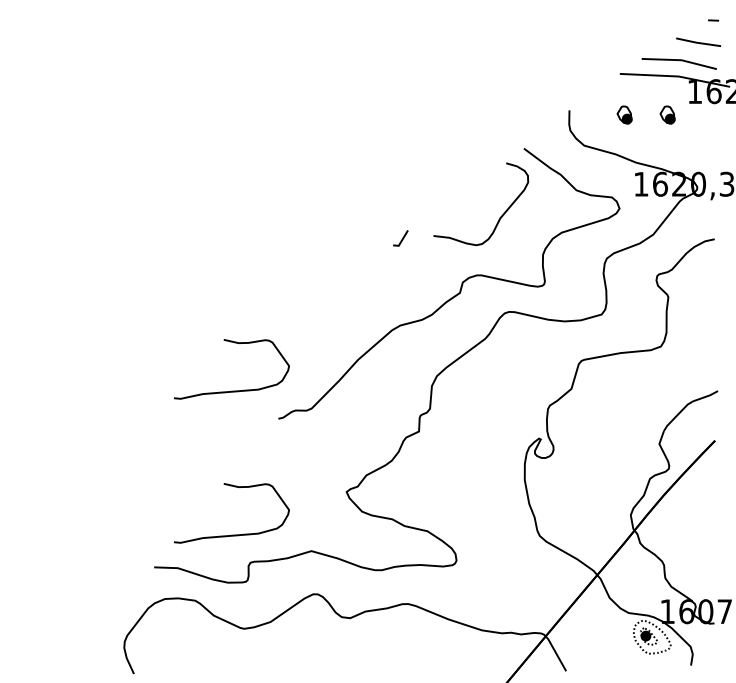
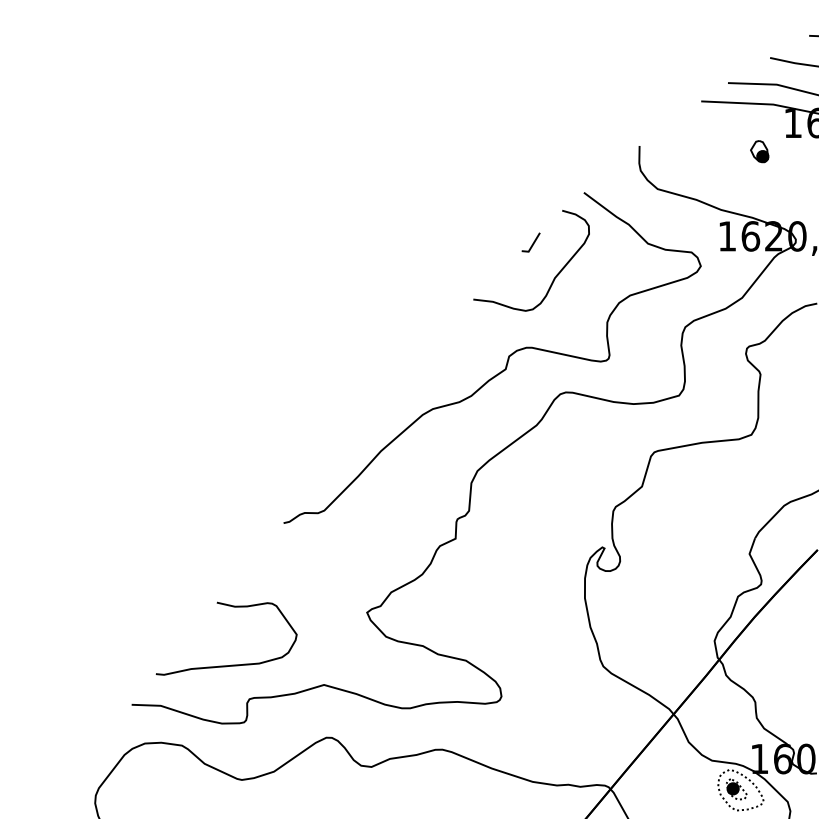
part: (624, 114) -> (706, 151), removed
line: (401, 239) -> (532, 243), moved
curve: (231, 390) -> (226, 488), removed

